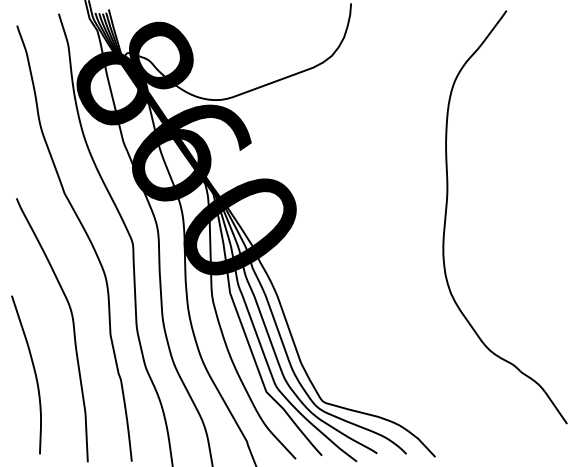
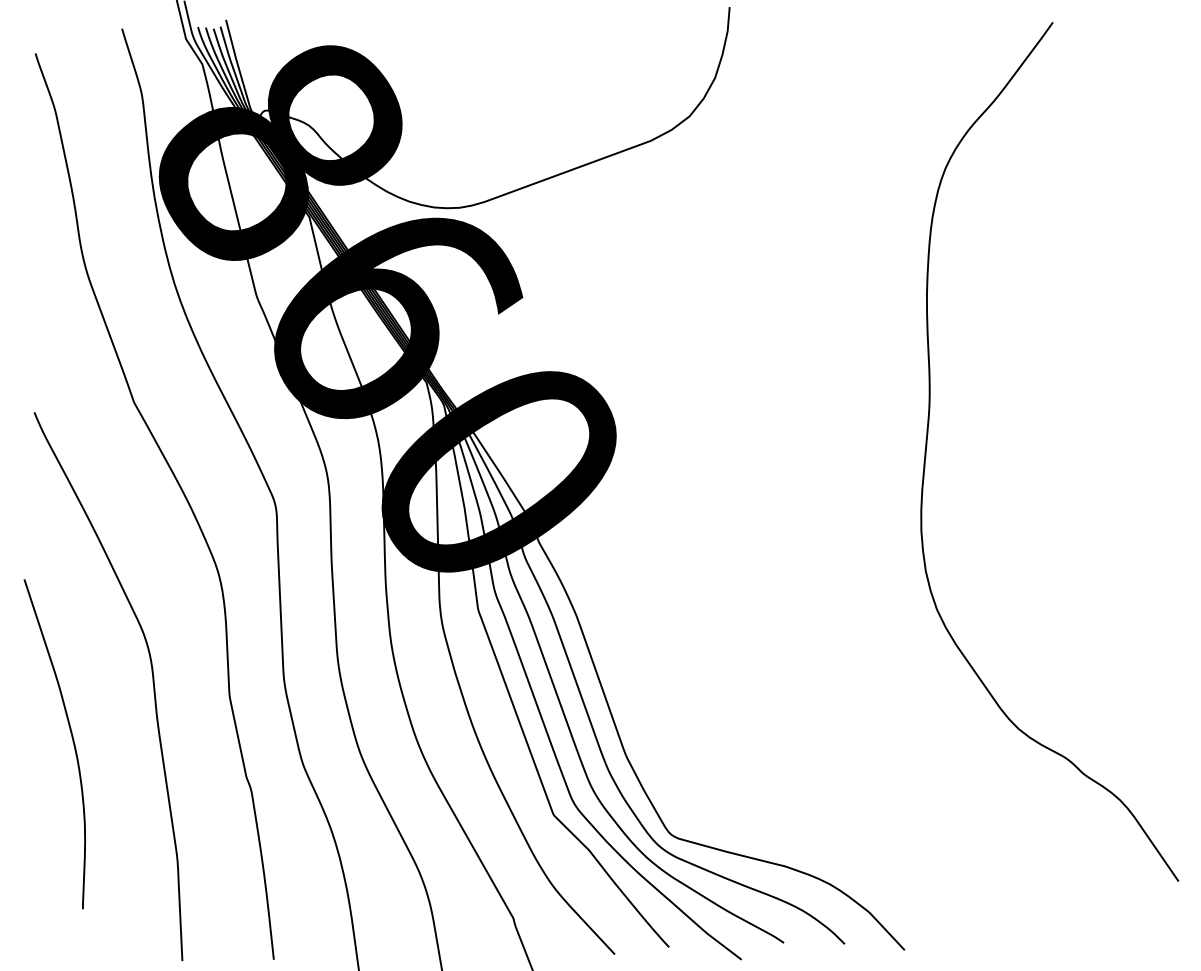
curve: (34, 374) -> (71, 743), moved

